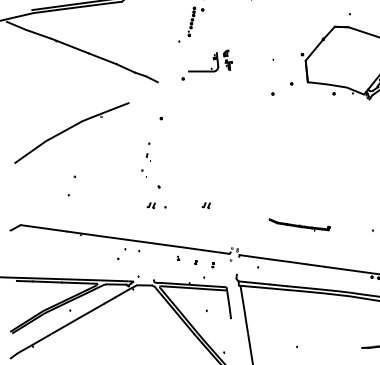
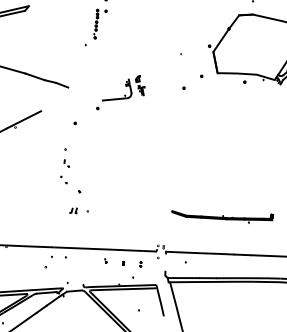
part: (206, 64) -> (119, 91), moved
part: (205, 205) -> (127, 205), removed
part: (299, 224) -> (222, 215), size x1.67

